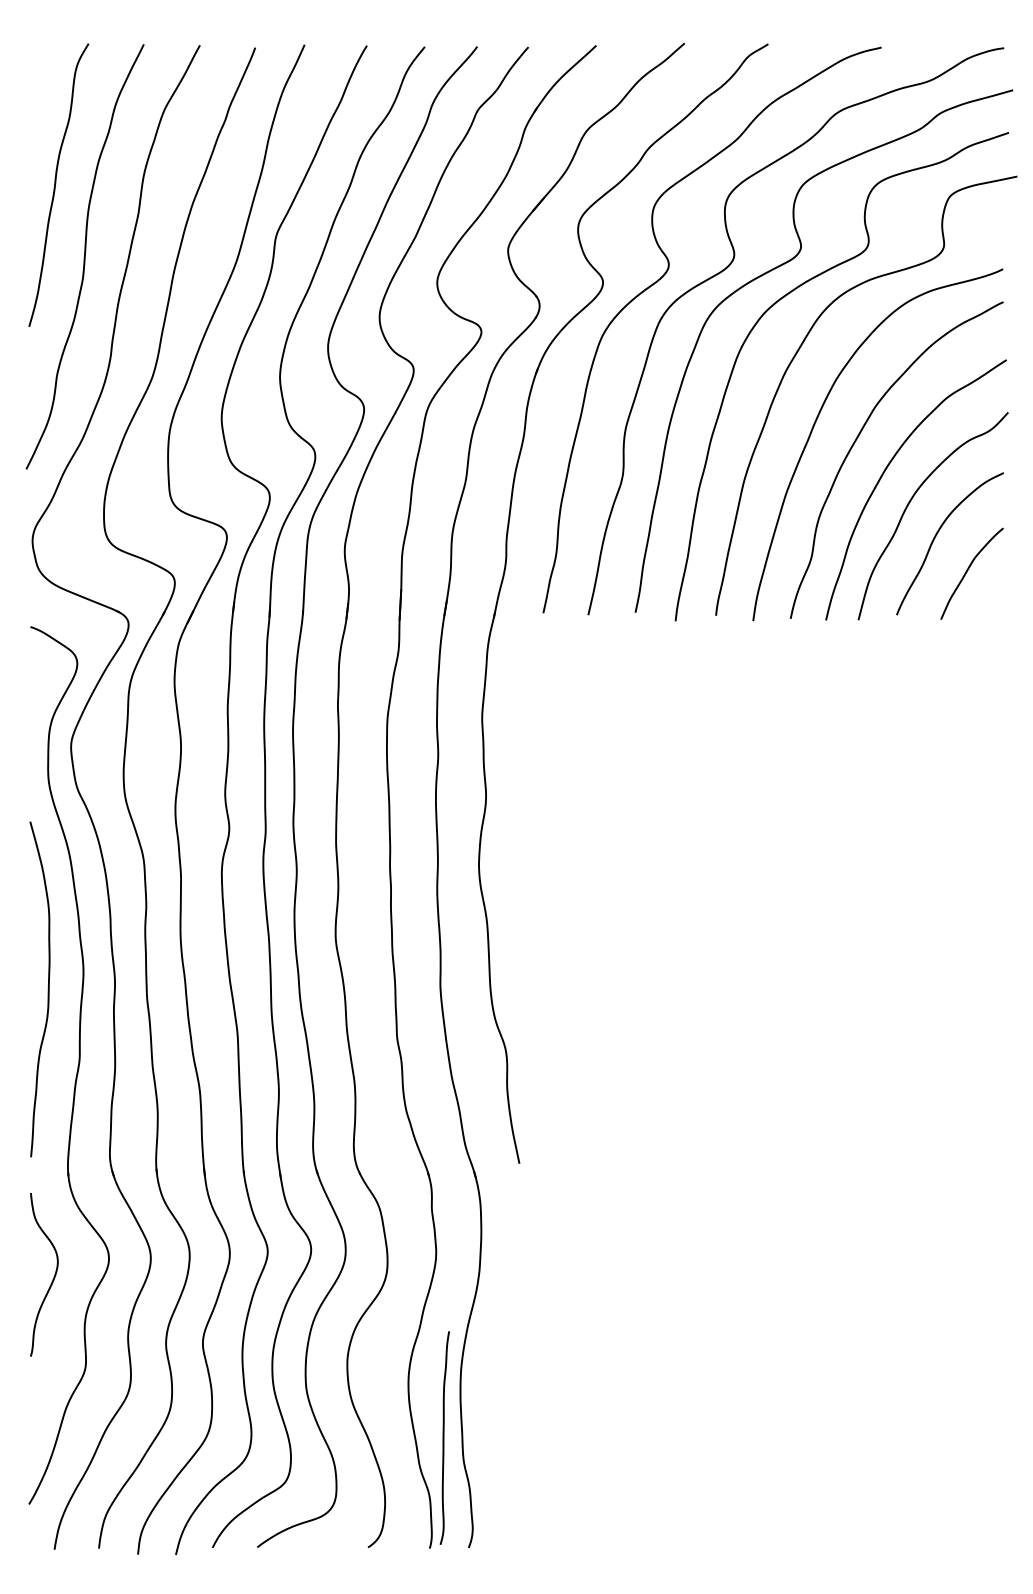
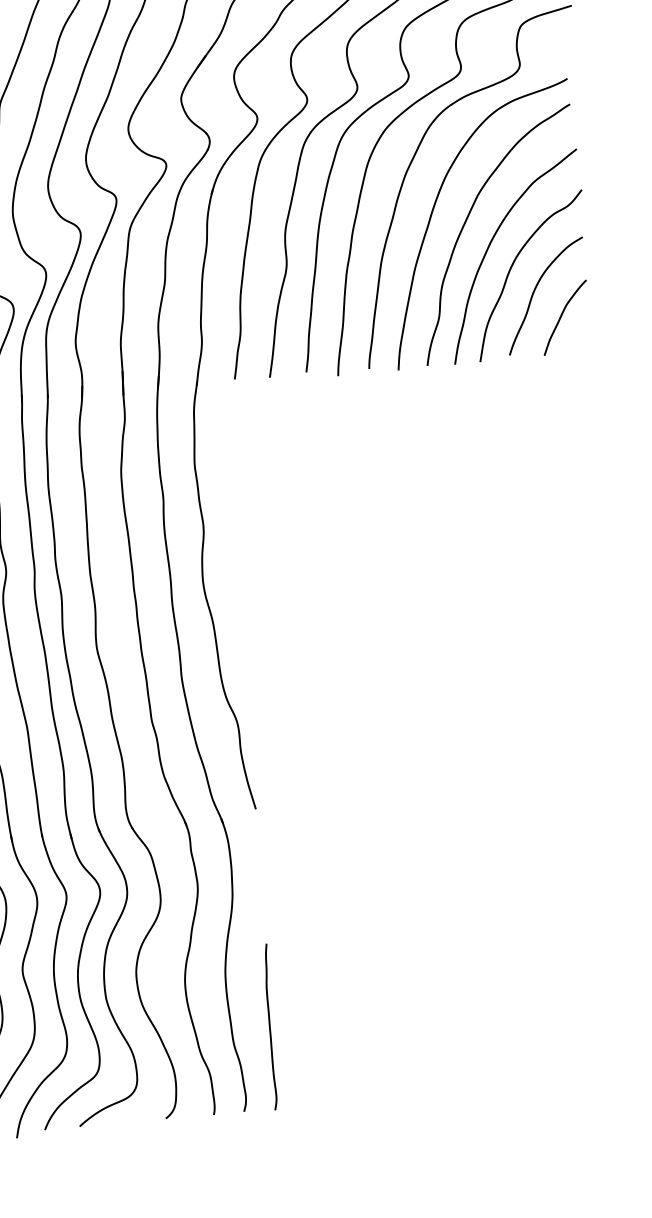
curve: (444, 1437) -> (270, 1026), moved

